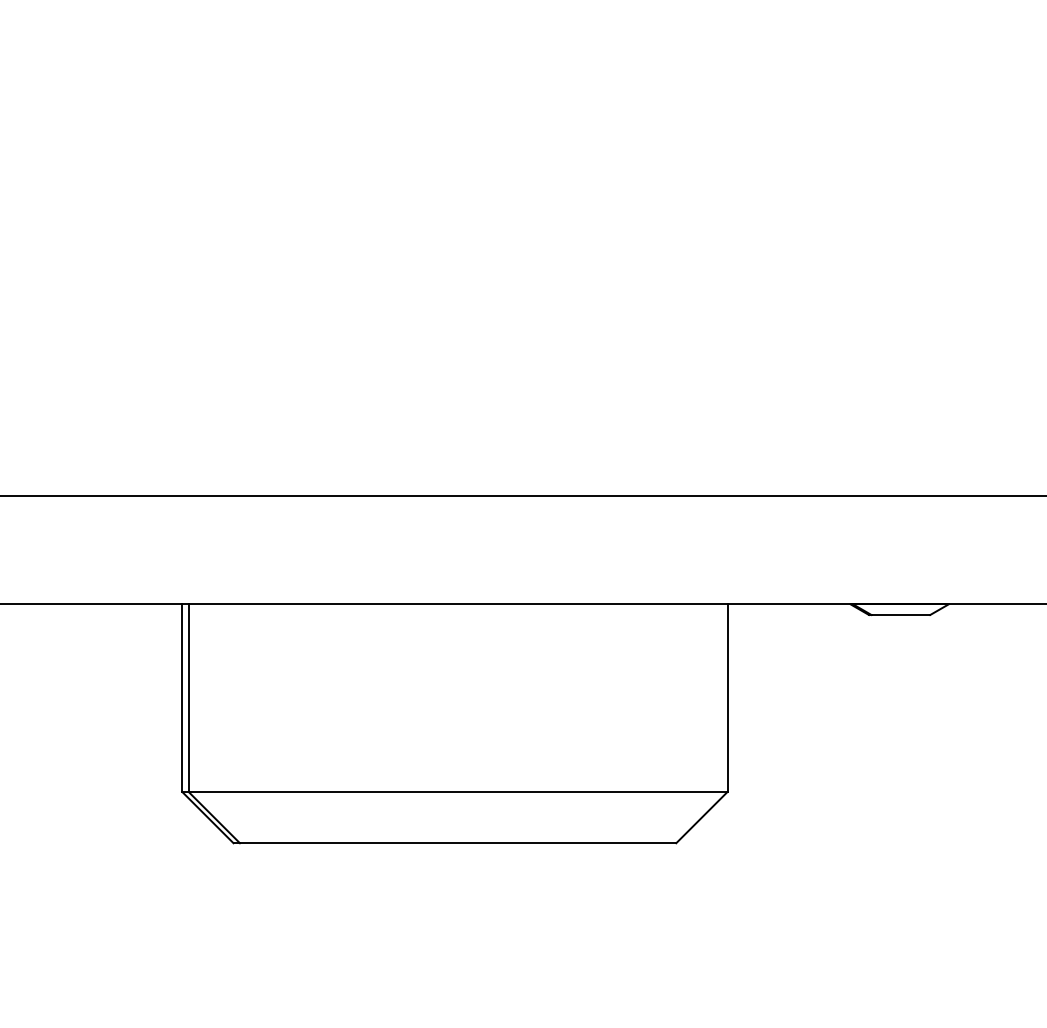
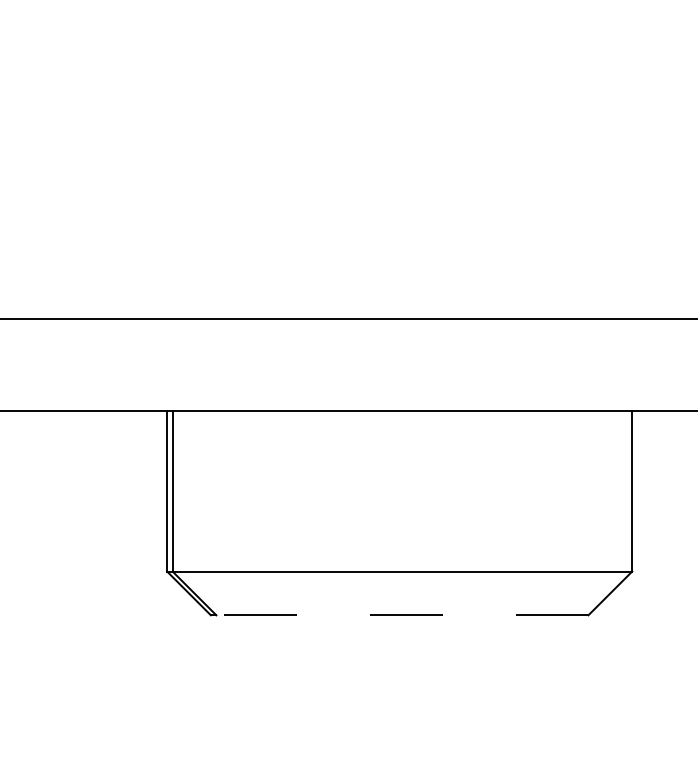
line: (457, 843) -> (401, 615), solid -> dashed

